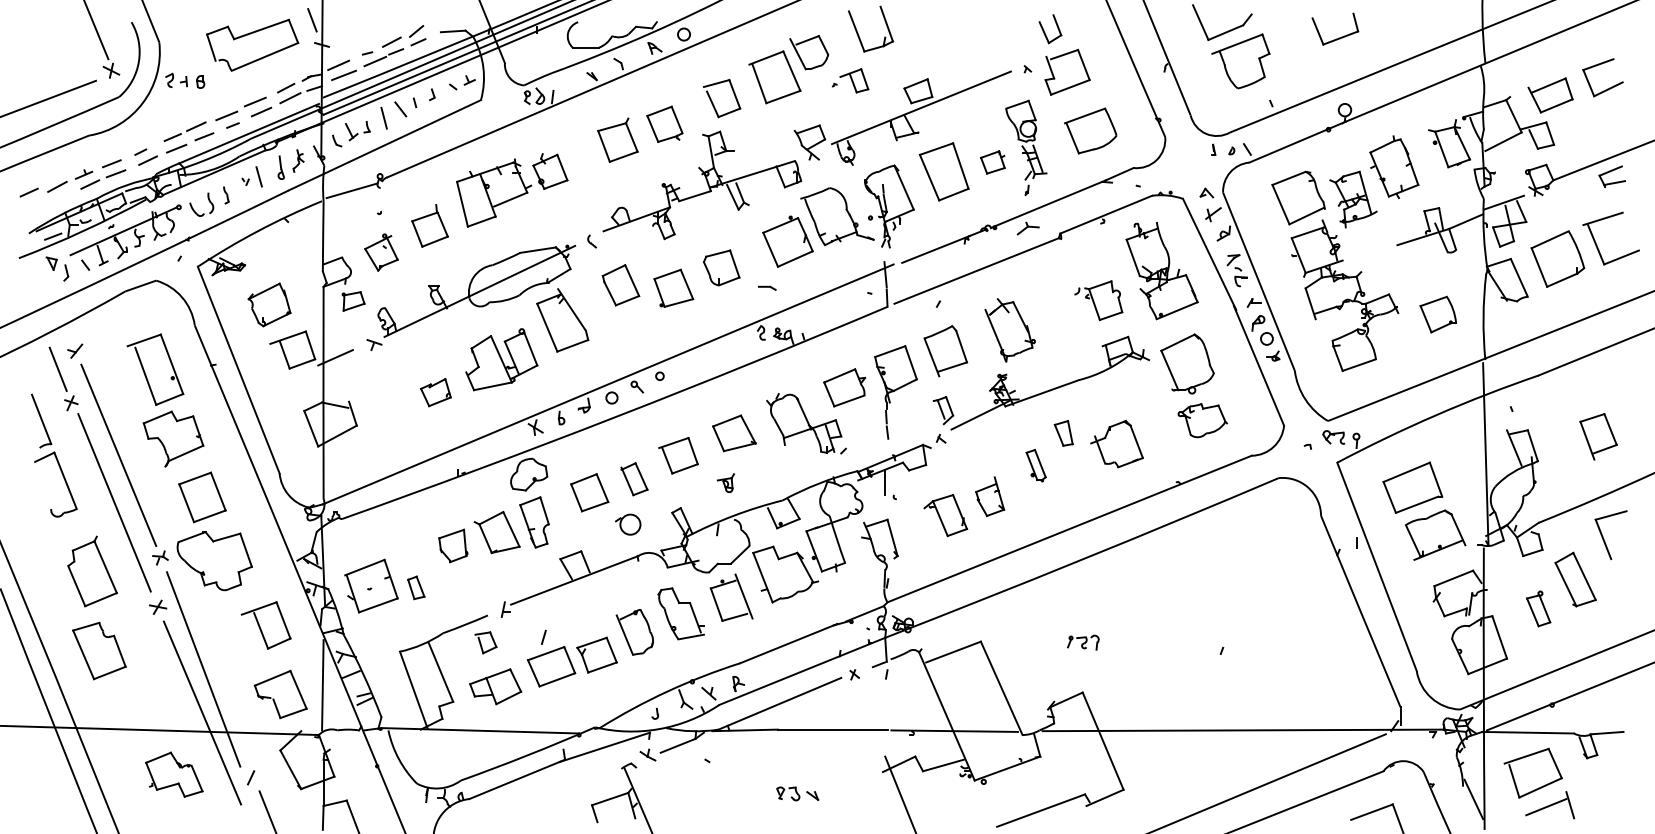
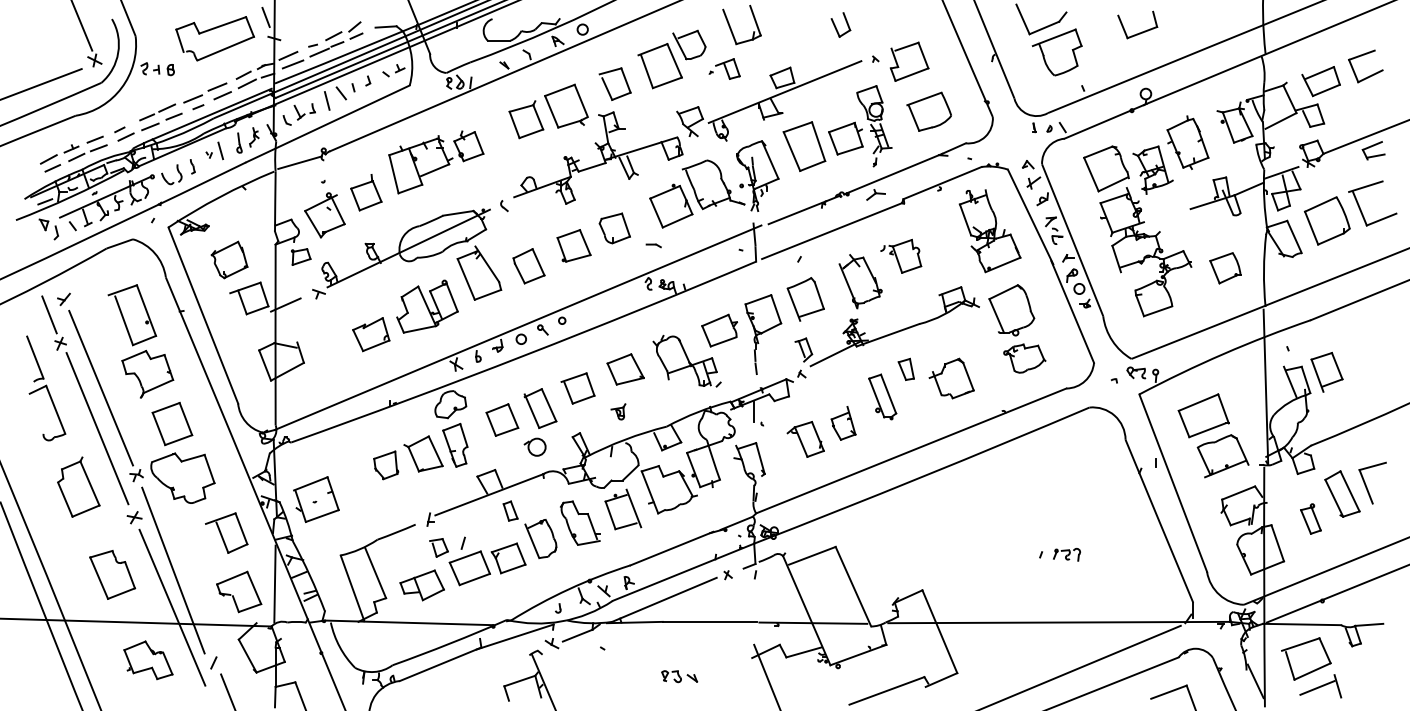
part: (1049, 28) -> (840, 24), moved
part: (664, 123) -> (566, 105), size x1.43
part: (992, 162) -> (845, 138), size x1.67
line: (28, 192) -> (52, 168), moved
part: (380, 252) -> (324, 215), size x1.43
part: (620, 285) -> (528, 266), moved
part: (1099, 299) -> (901, 255), moved
part: (436, 392) -> (371, 334), size x1.43
part: (1597, 435) -> (1326, 371), moved
part: (1035, 465) -> (882, 396), size x1.67
part: (634, 479) -> (540, 408), size x1.43
part: (1603, 536) -> (1366, 484), moved
part: (416, 587) -> (510, 510), moved
part: (485, 642) -> (438, 547), moved
part: (1082, 642) -> (1066, 554), moved
part: (99, 650) -> (112, 574), moved

